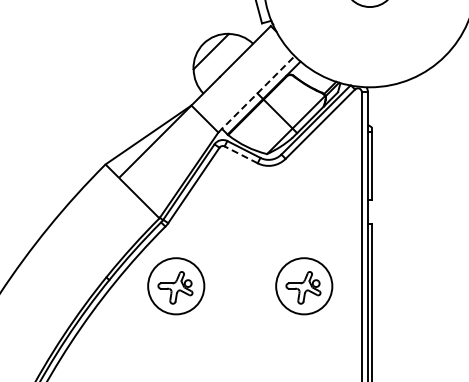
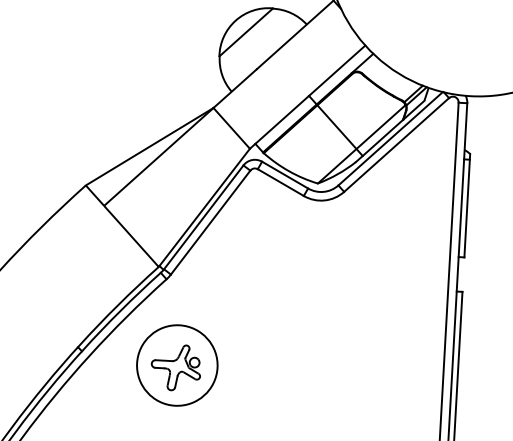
line: (256, 94) -> (307, 97), dashed -> solid
line: (241, 154) -> (281, 182), dashed -> solid
part: (304, 286) -> (360, 376), removed

